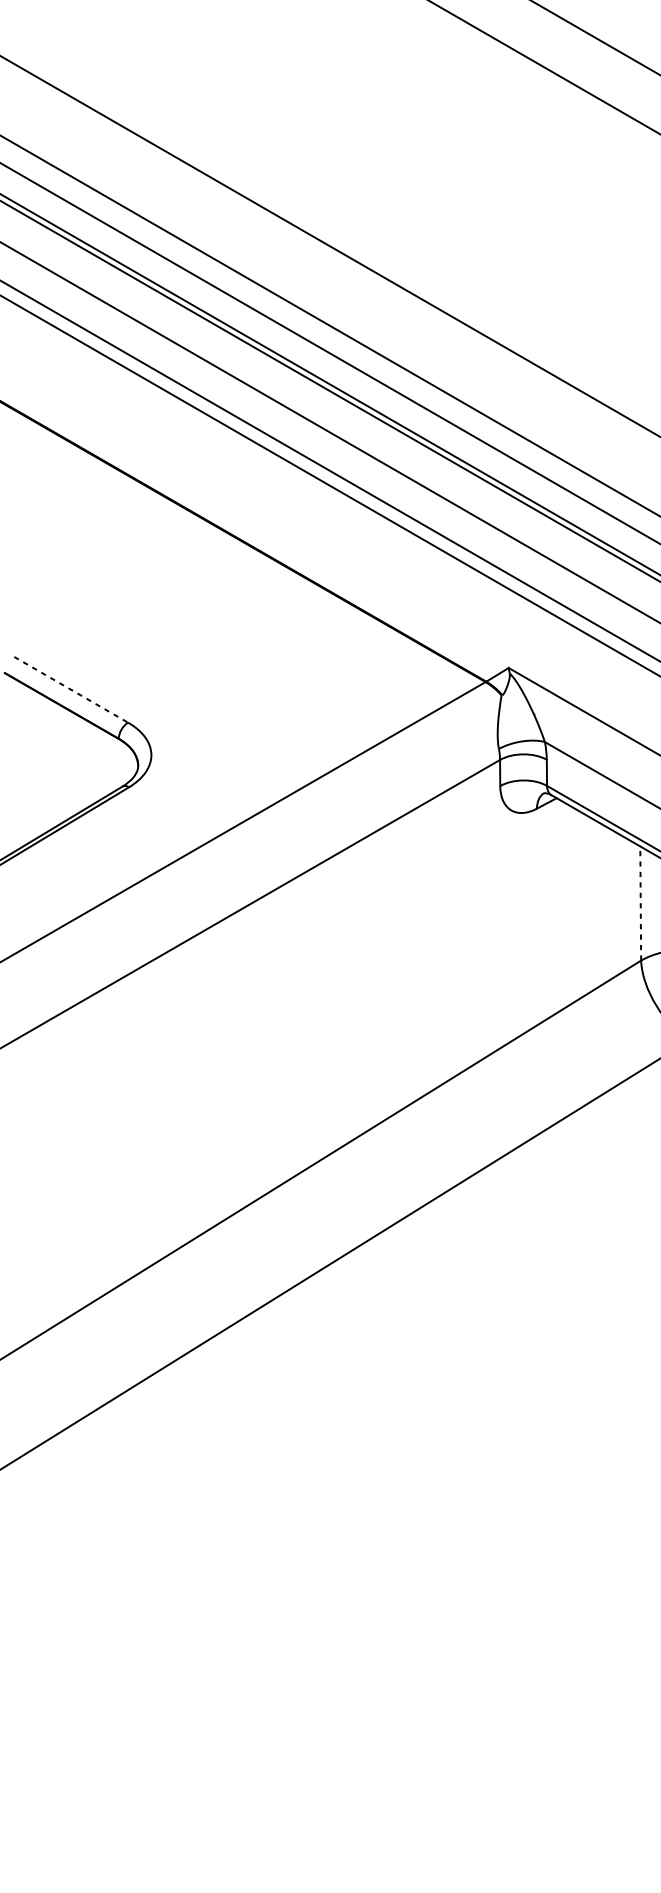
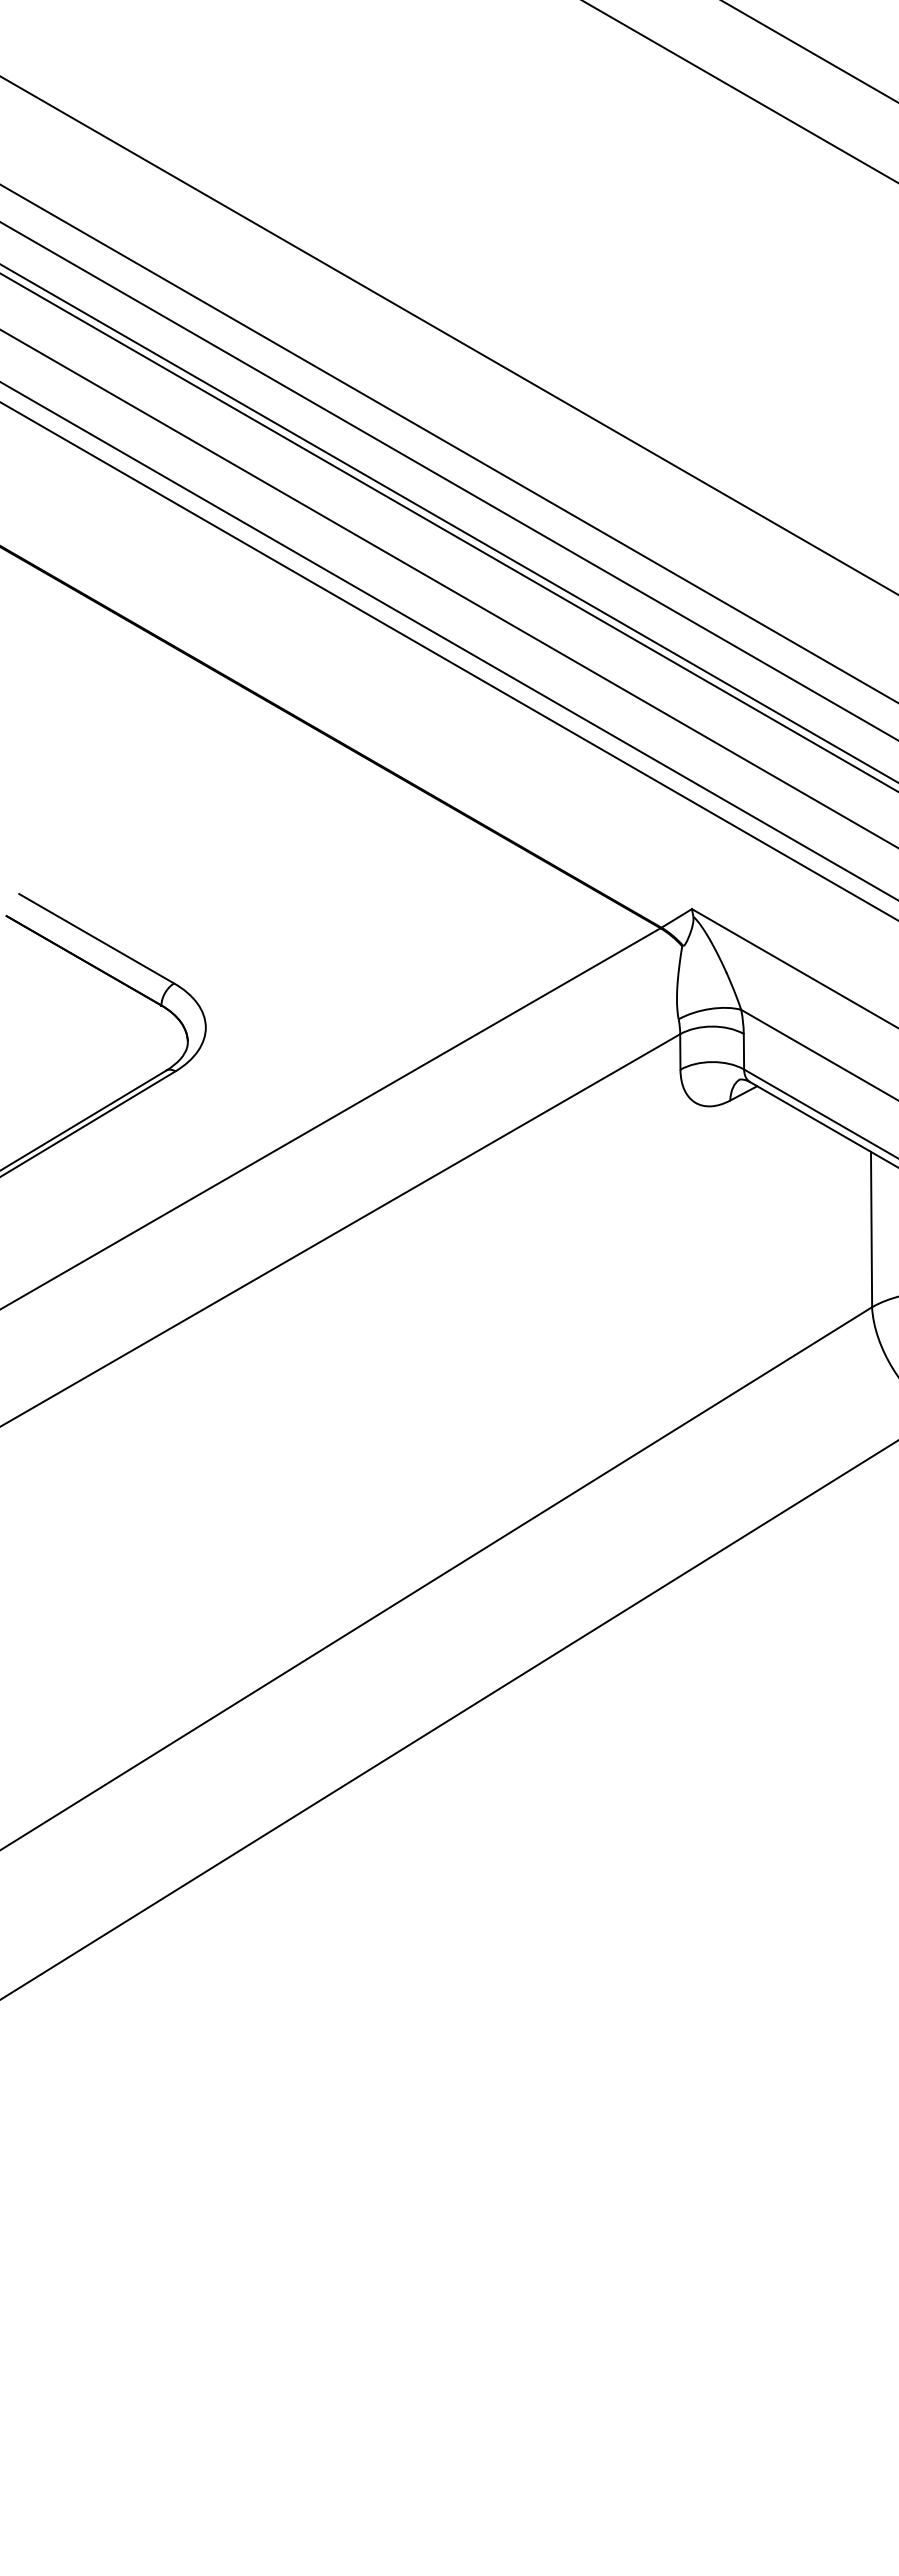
line: (71, 689) -> (97, 938), dashed -> solid
line: (640, 903) -> (871, 1229), dashed -> solid

